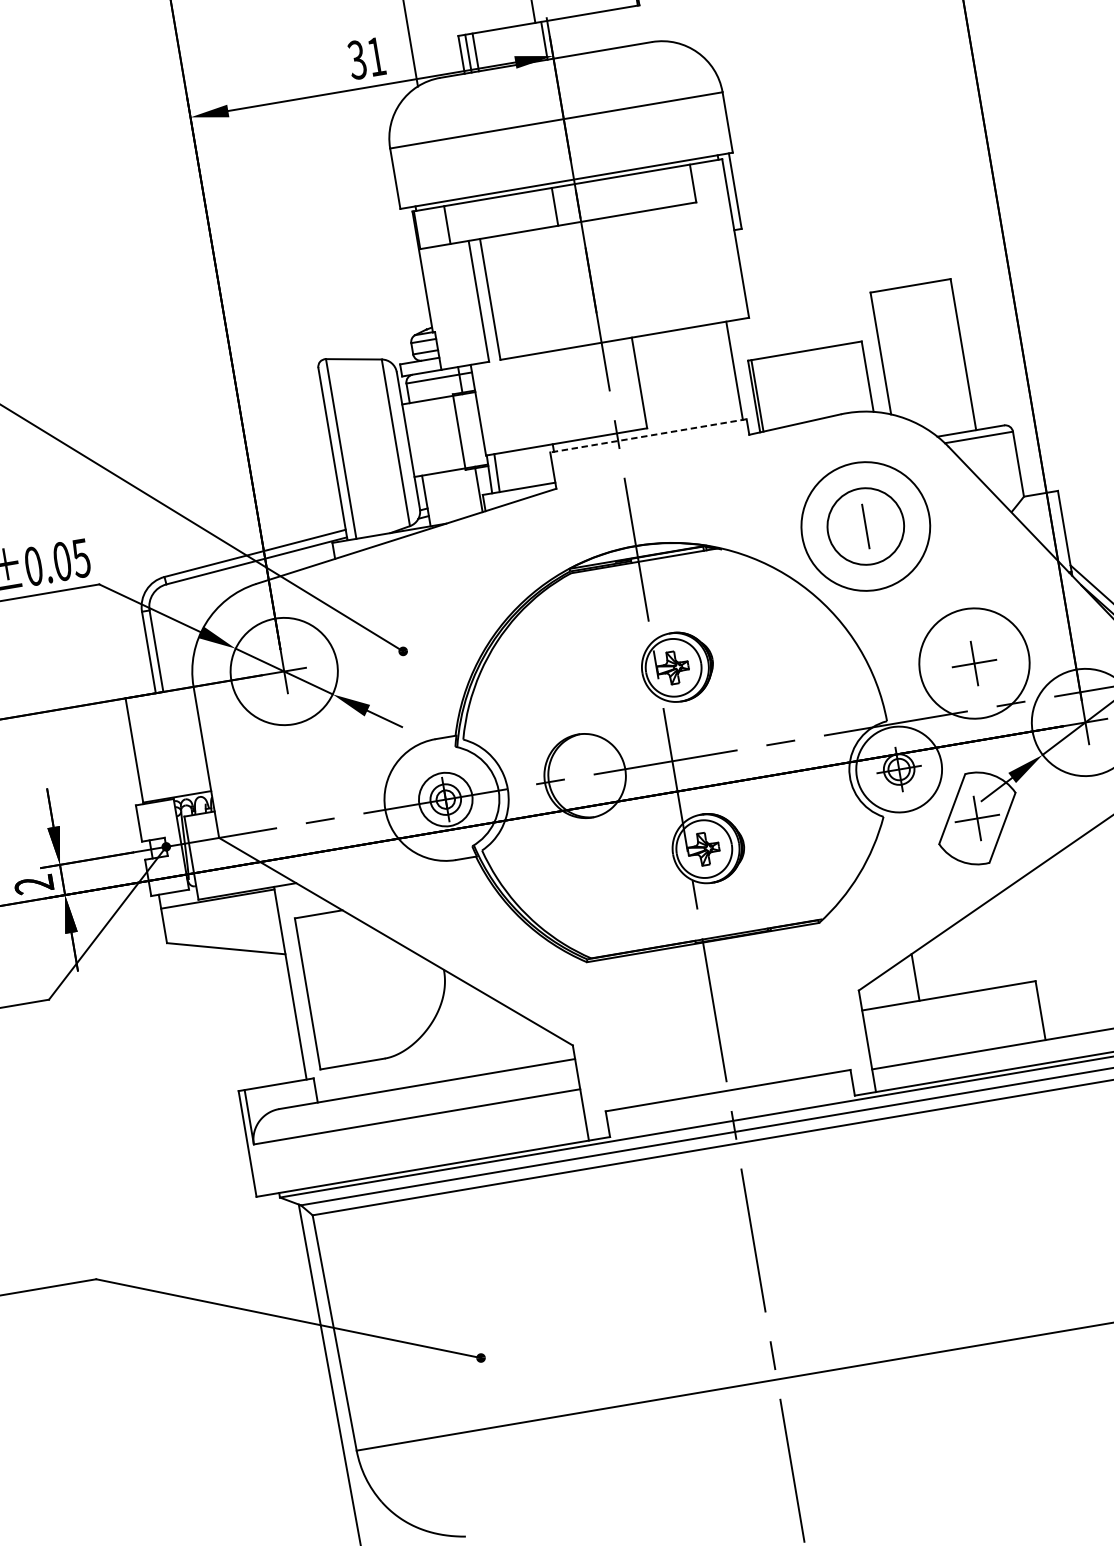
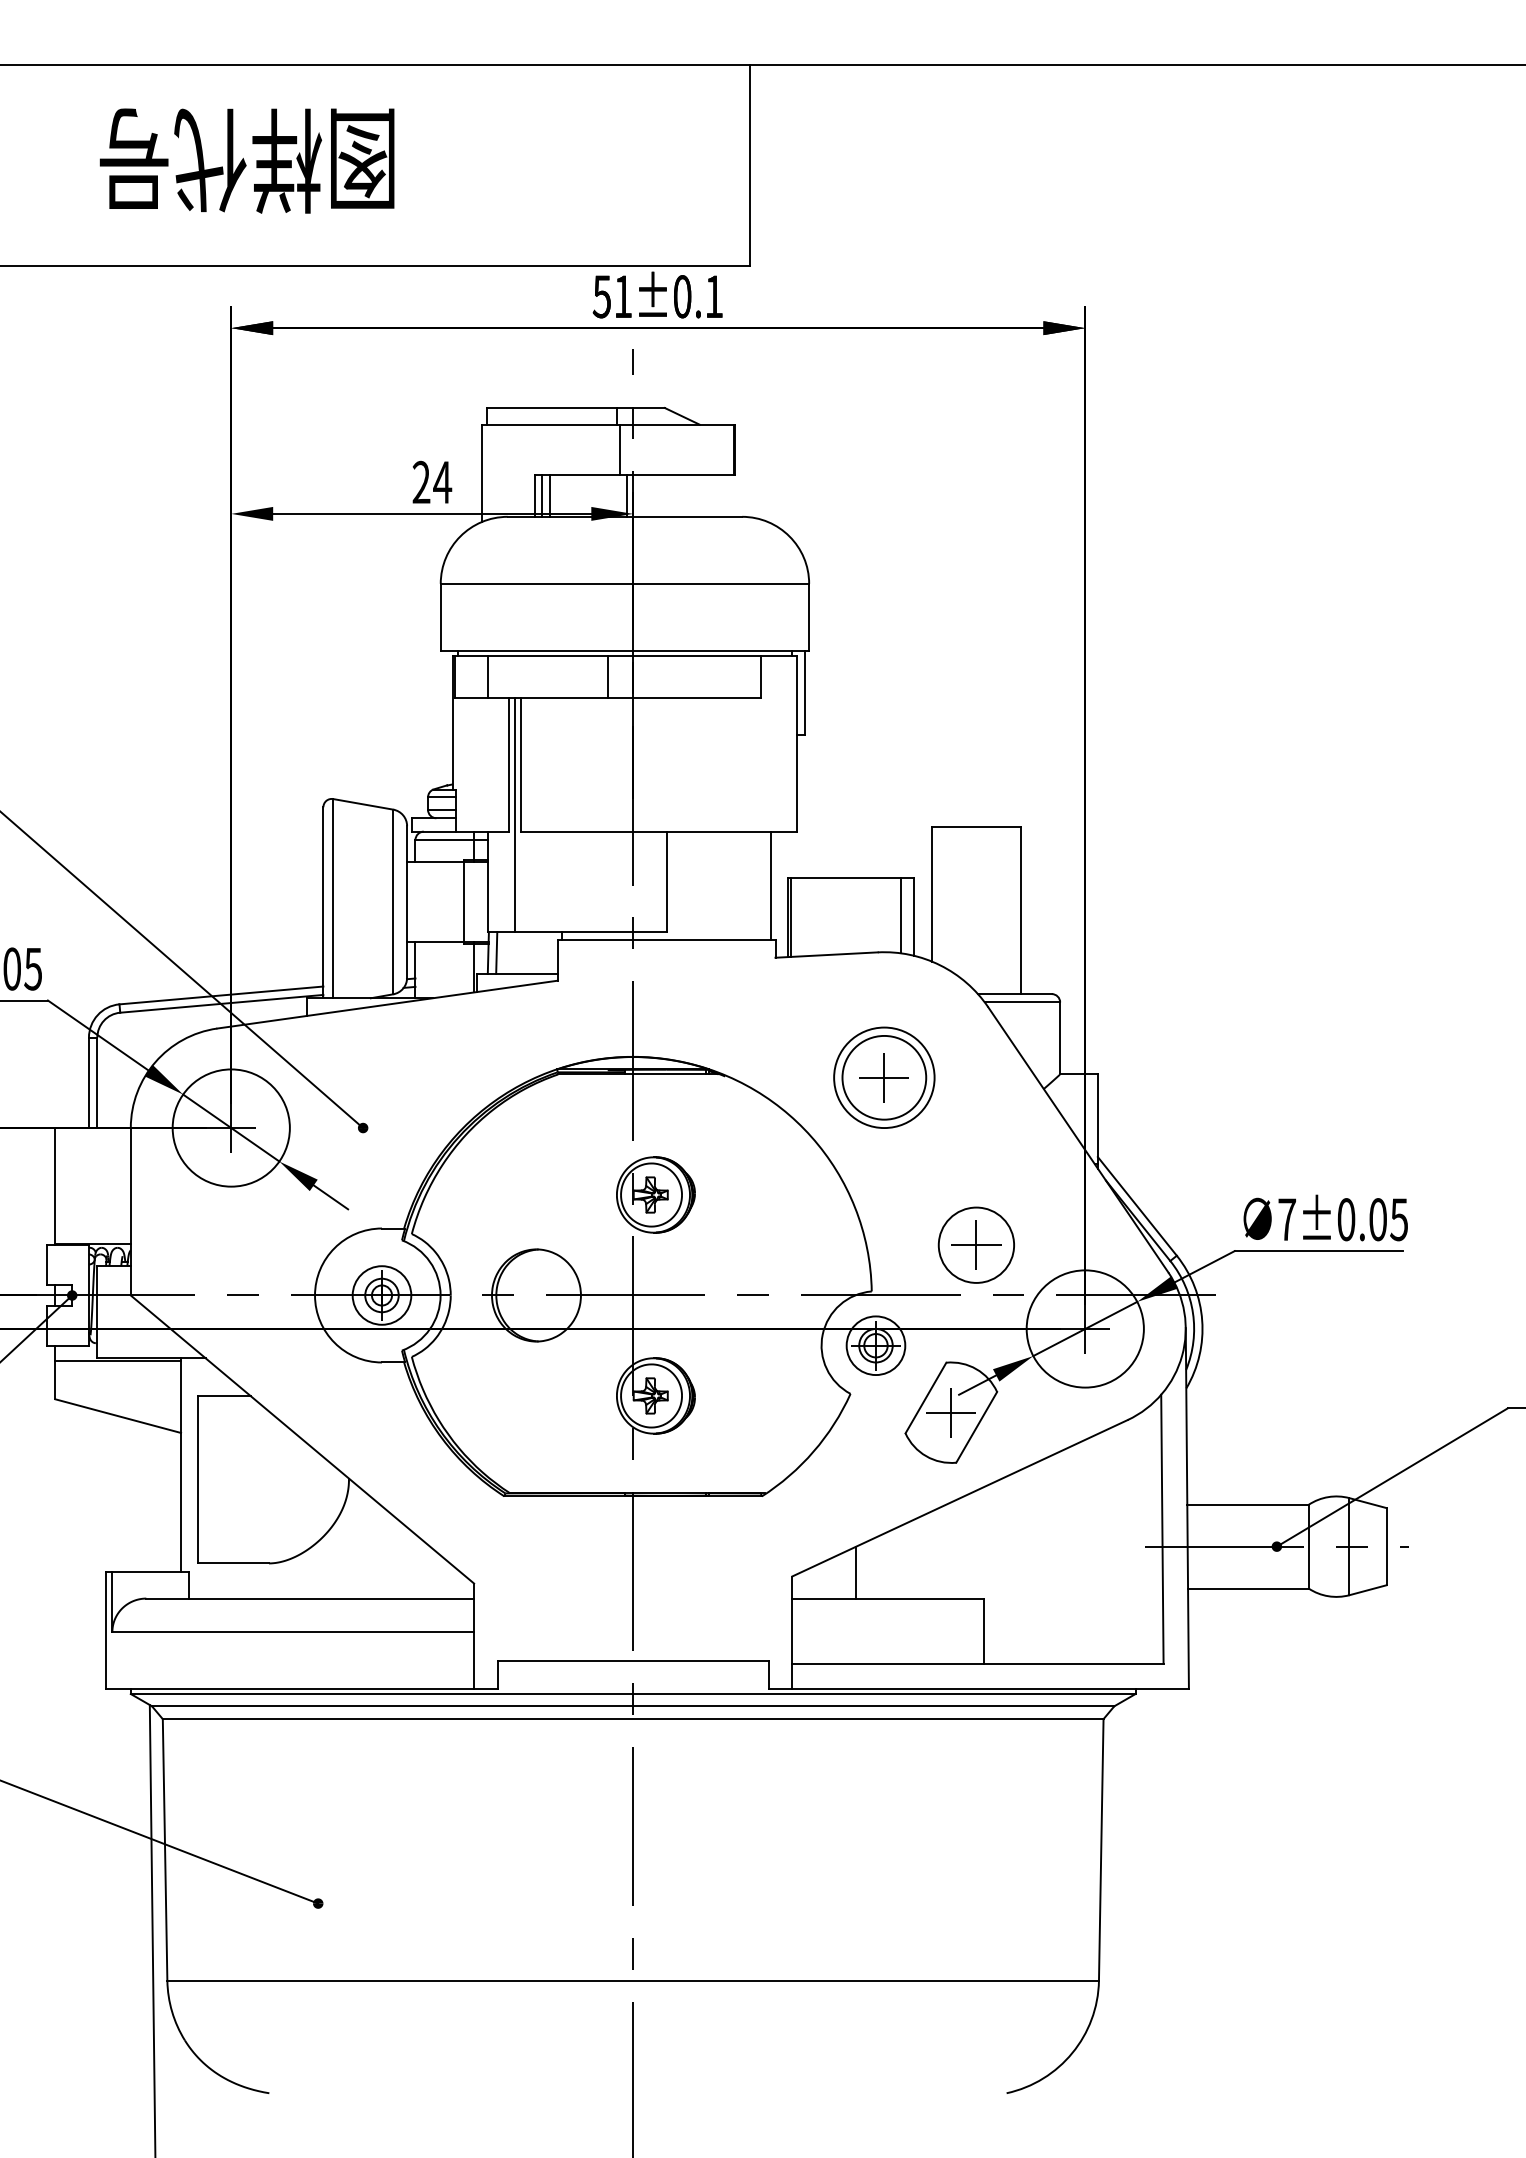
text: (367, 58) -> (432, 482), 31 -> 24
line: (492, 345) -> (515, 814), added
line: (855, 377) -> (900, 915), added
line: (648, 435) -> (666, 940), dashed -> solid
circle: (865, 526) -> (884, 1077), size x0.71
line: (865, 526) -> (884, 1077), added
circle: (974, 662) -> (976, 1244), size x0.62
circle: (898, 769) -> (875, 1345), size x0.62

